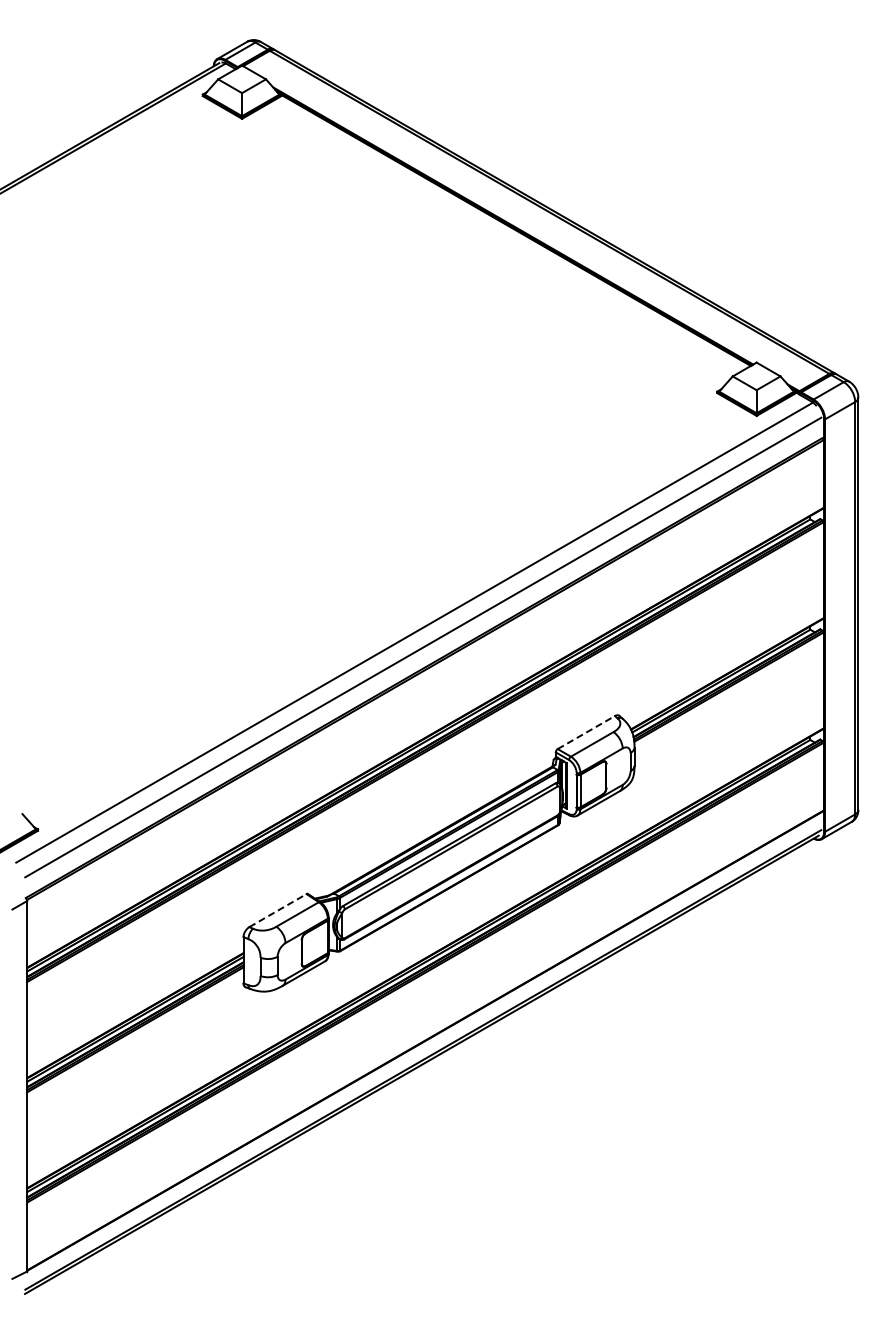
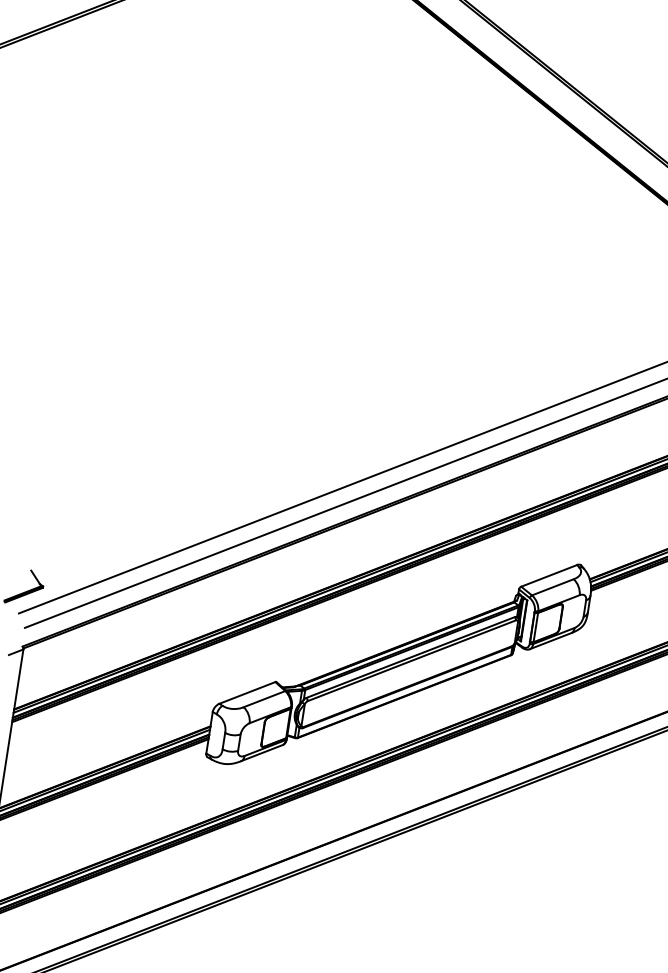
line: (586, 732) -> (549, 575), dashed -> solid
line: (278, 910) -> (247, 692), dashed -> solid

